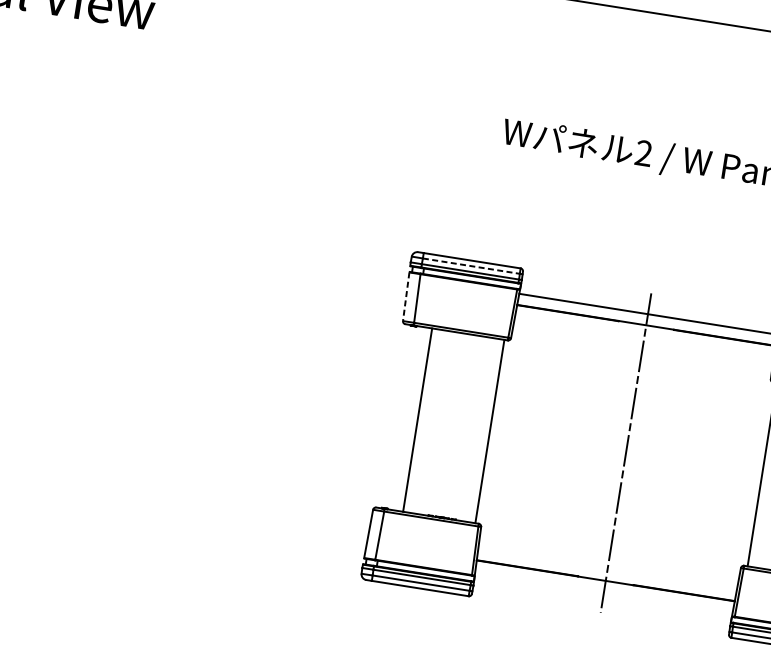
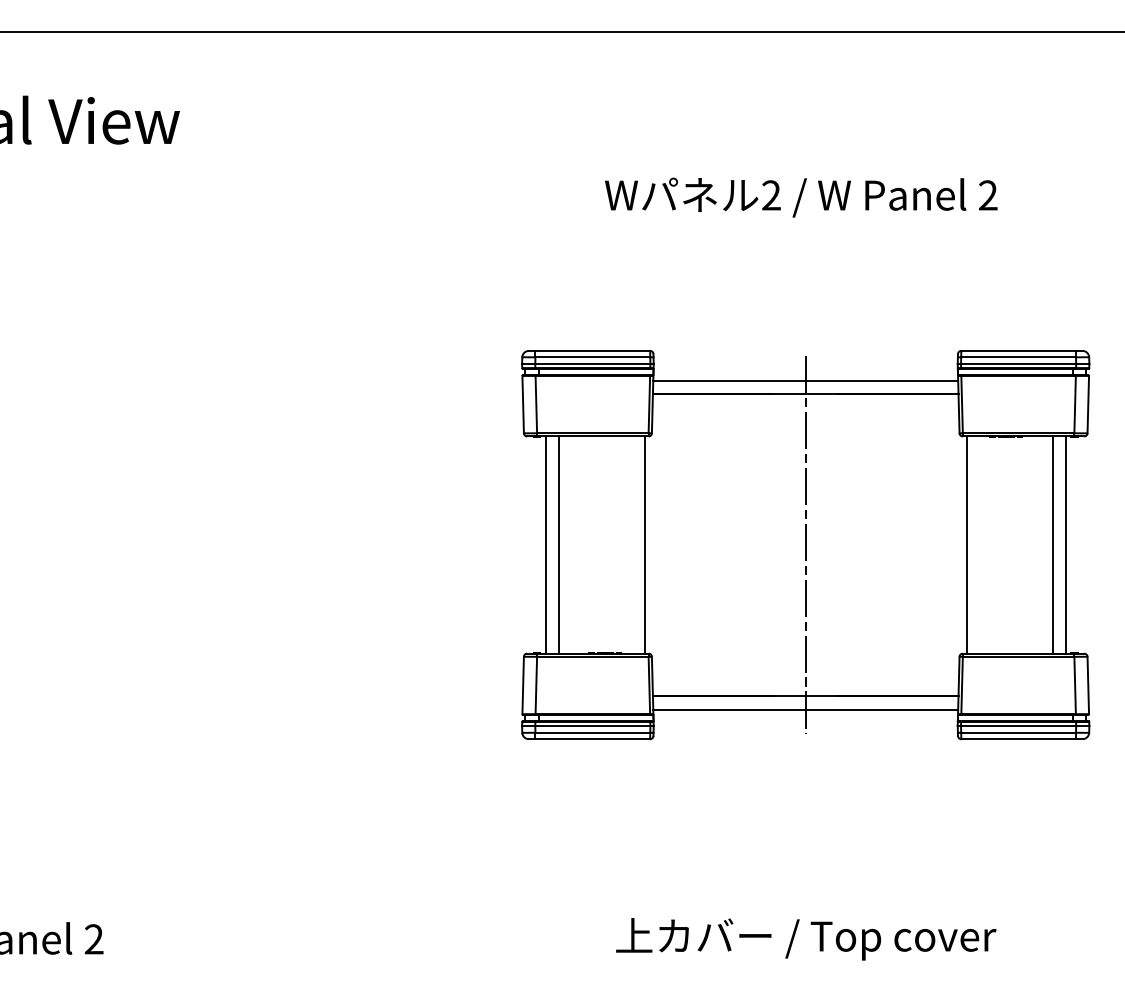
line: (471, 266) -> (593, 357), dashed -> solid
line: (406, 296) -> (523, 404), dashed -> solid
line: (406, 417) -> (545, 544), added
line: (603, 591) -> (805, 709), added

